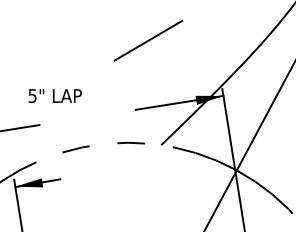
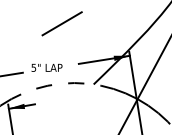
line: (147, 40) -> (61, 23), moved
text: (54, 95) -> (46, 67), moved

